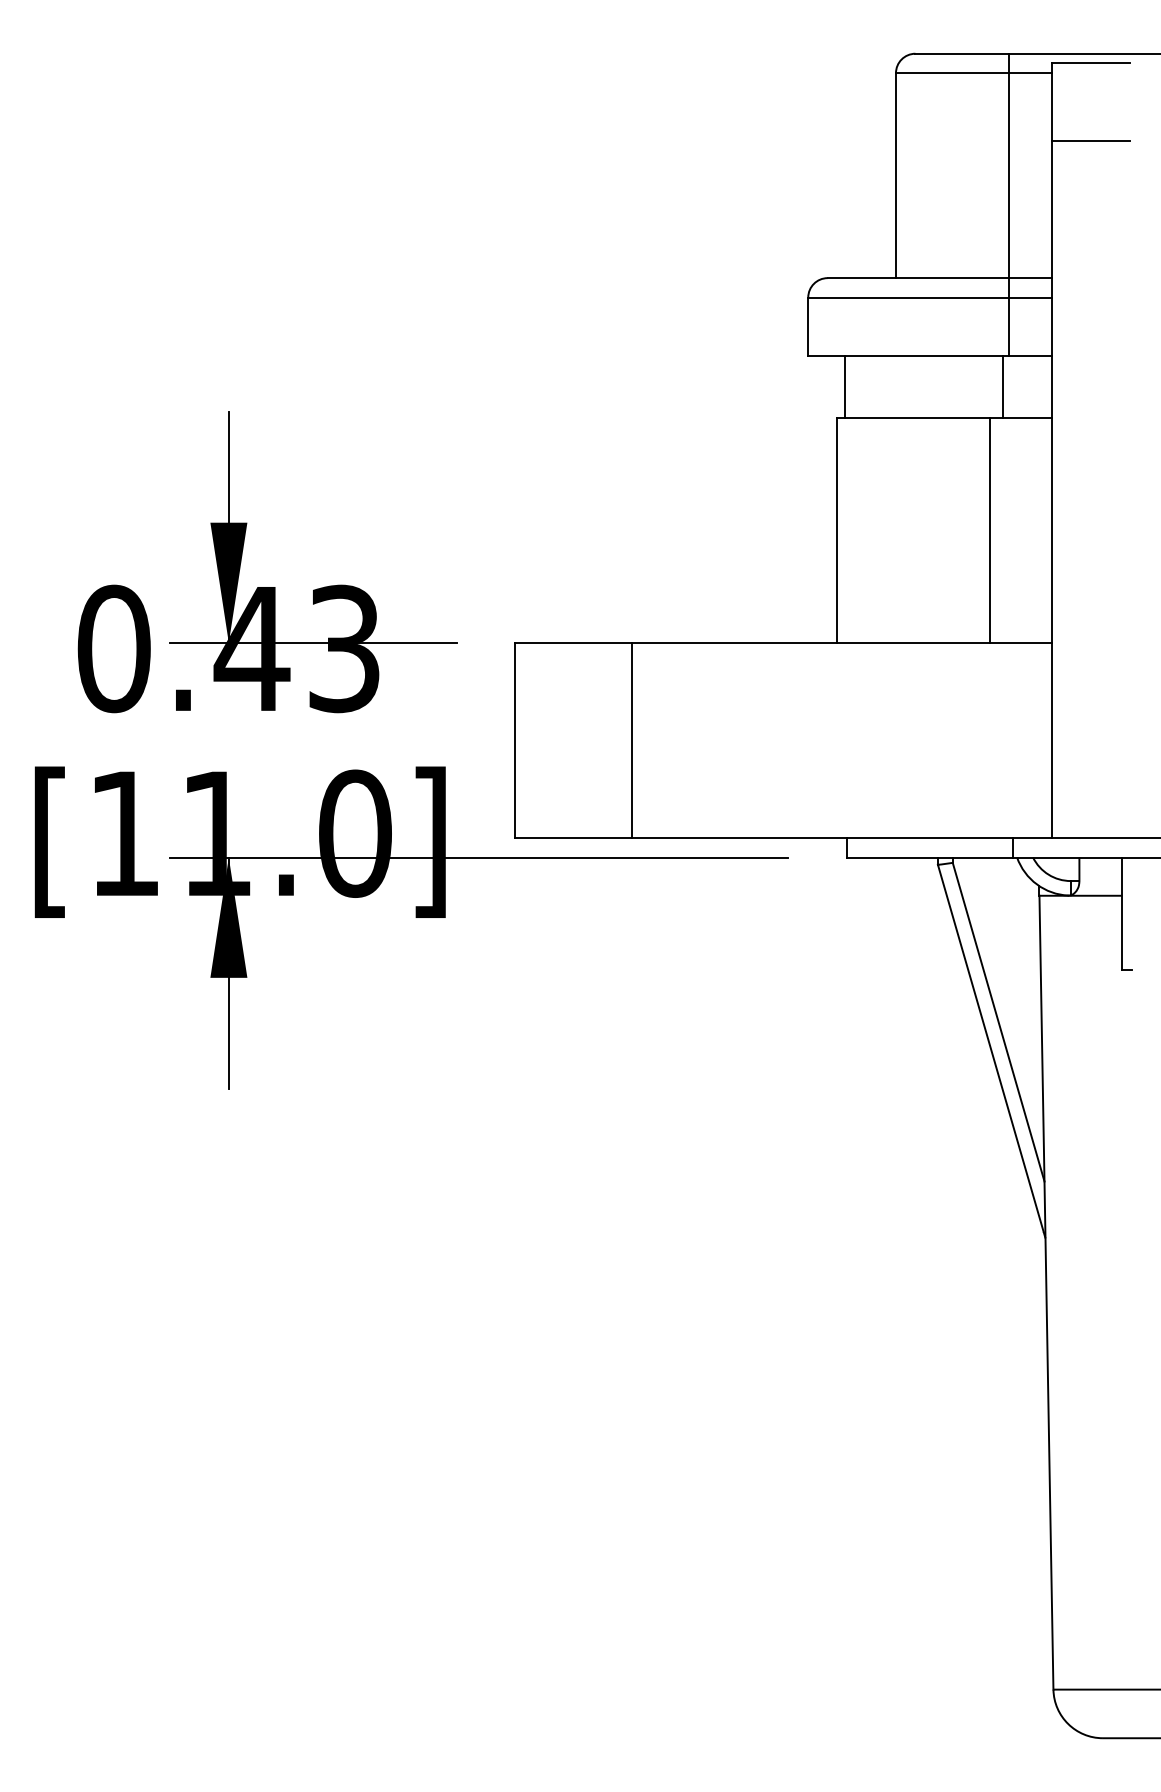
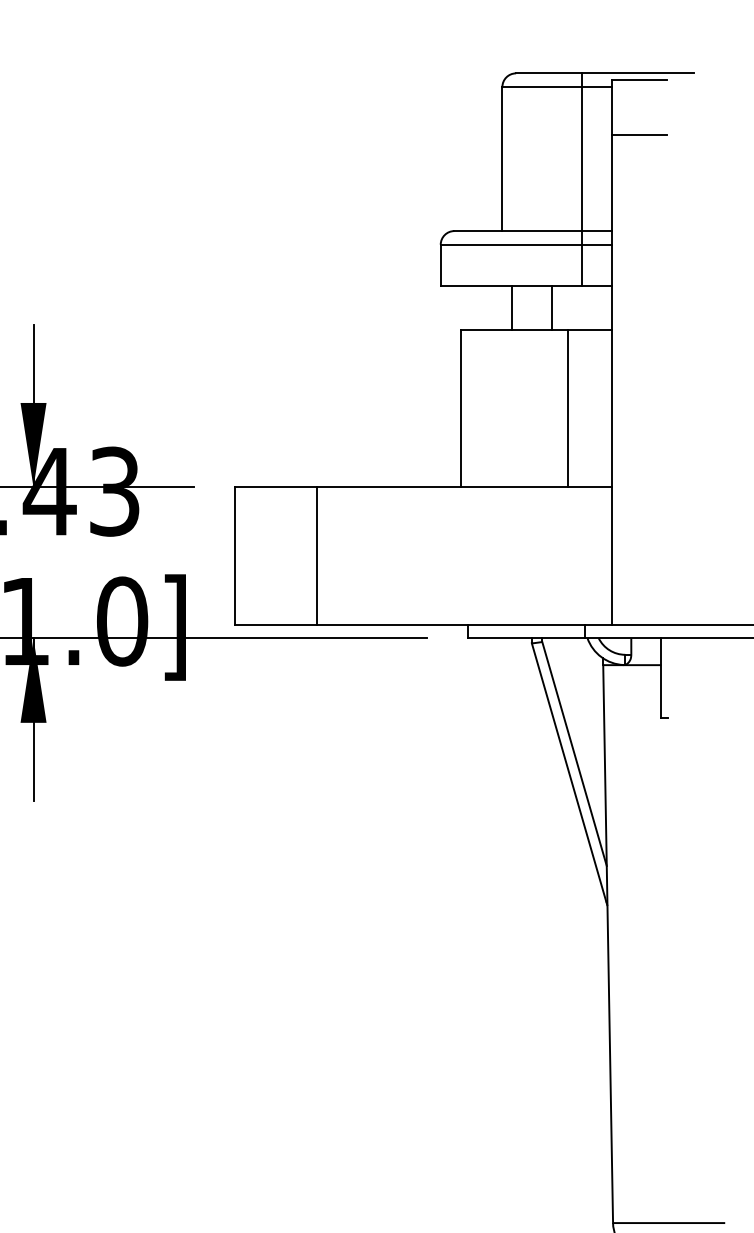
line: (844, 387) -> (511, 307), moved
line: (1003, 387) -> (552, 307), moved

